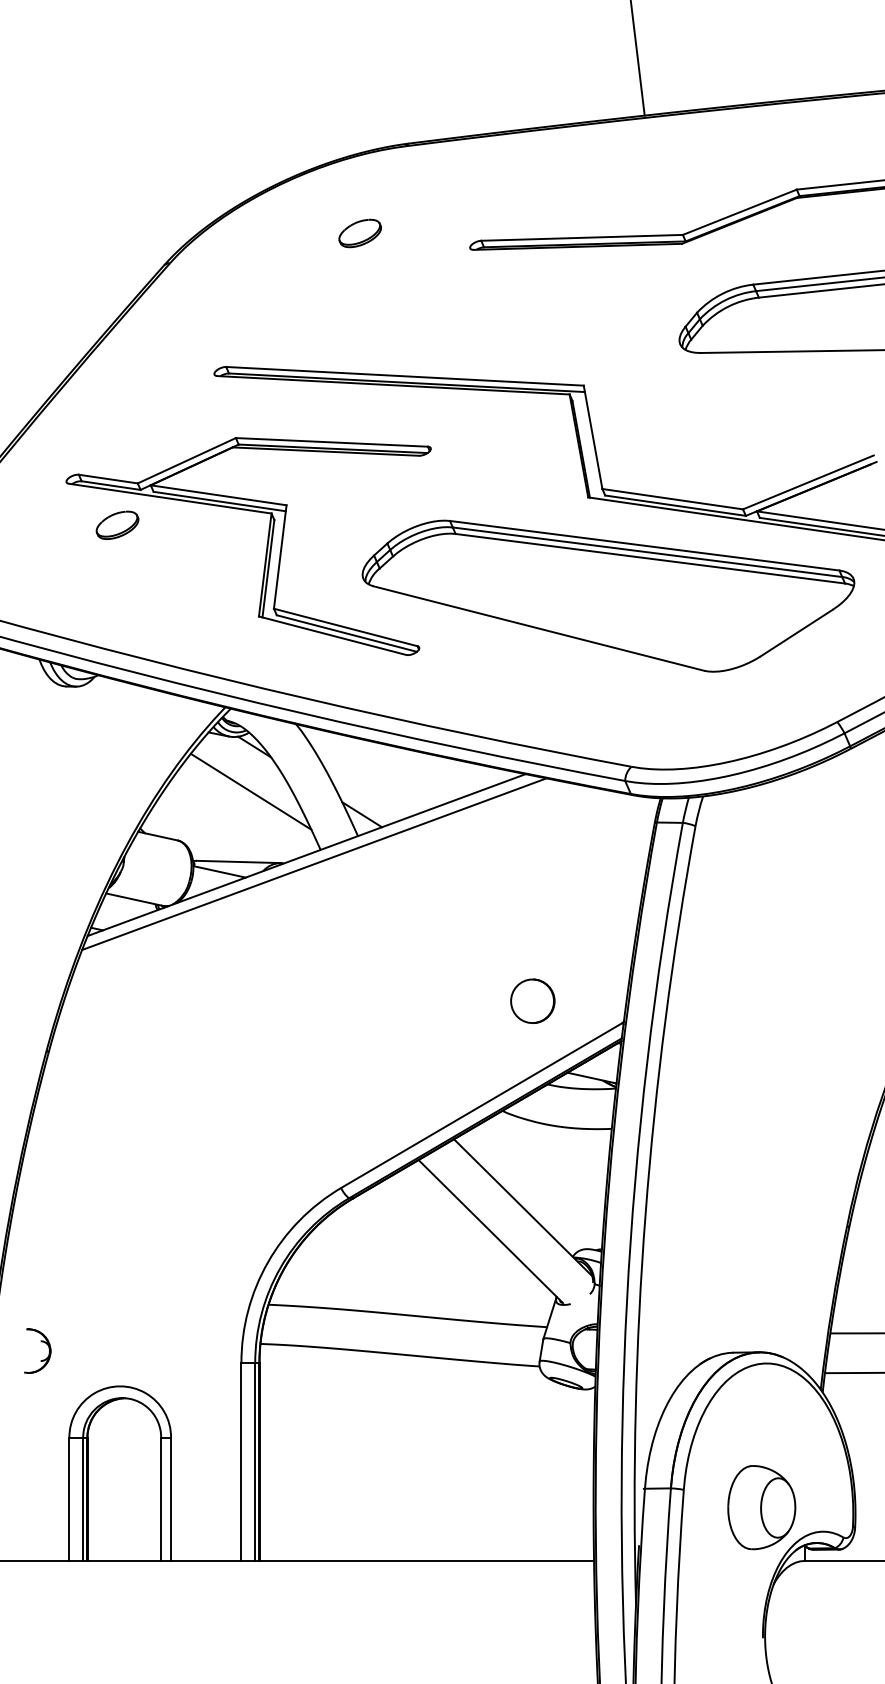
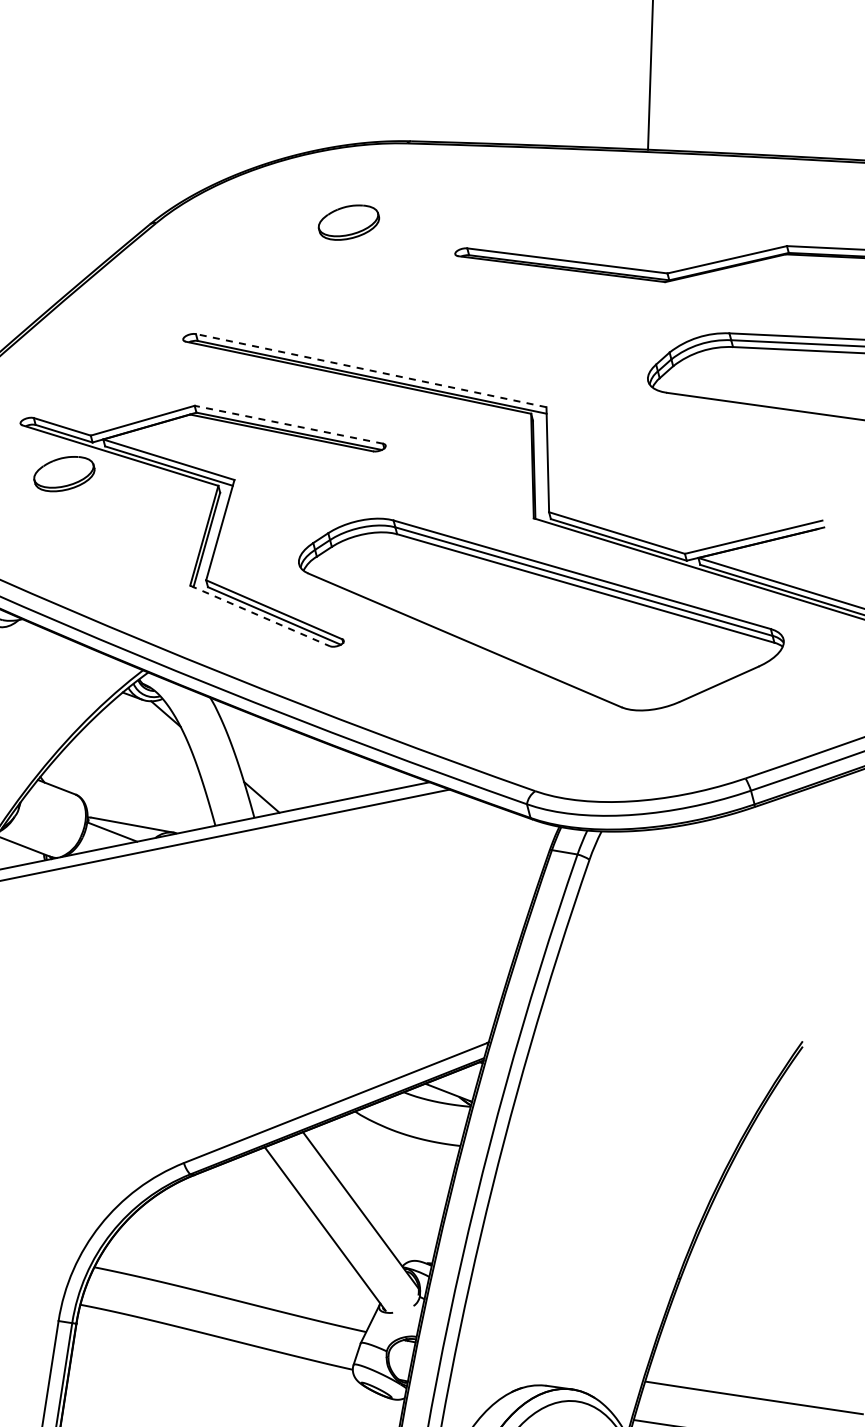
part: (359, 233) -> (348, 222), size x1.4
line: (404, 376) -> (370, 370), solid -> dashed
line: (331, 442) -> (288, 424), solid -> dashed
part: (117, 524) -> (64, 473), size x1.4
line: (333, 635) -> (260, 615), solid -> dashed
line: (250, 791) -> (155, 757), removed
part: (532, 1000) -> (401, 1007), removed

